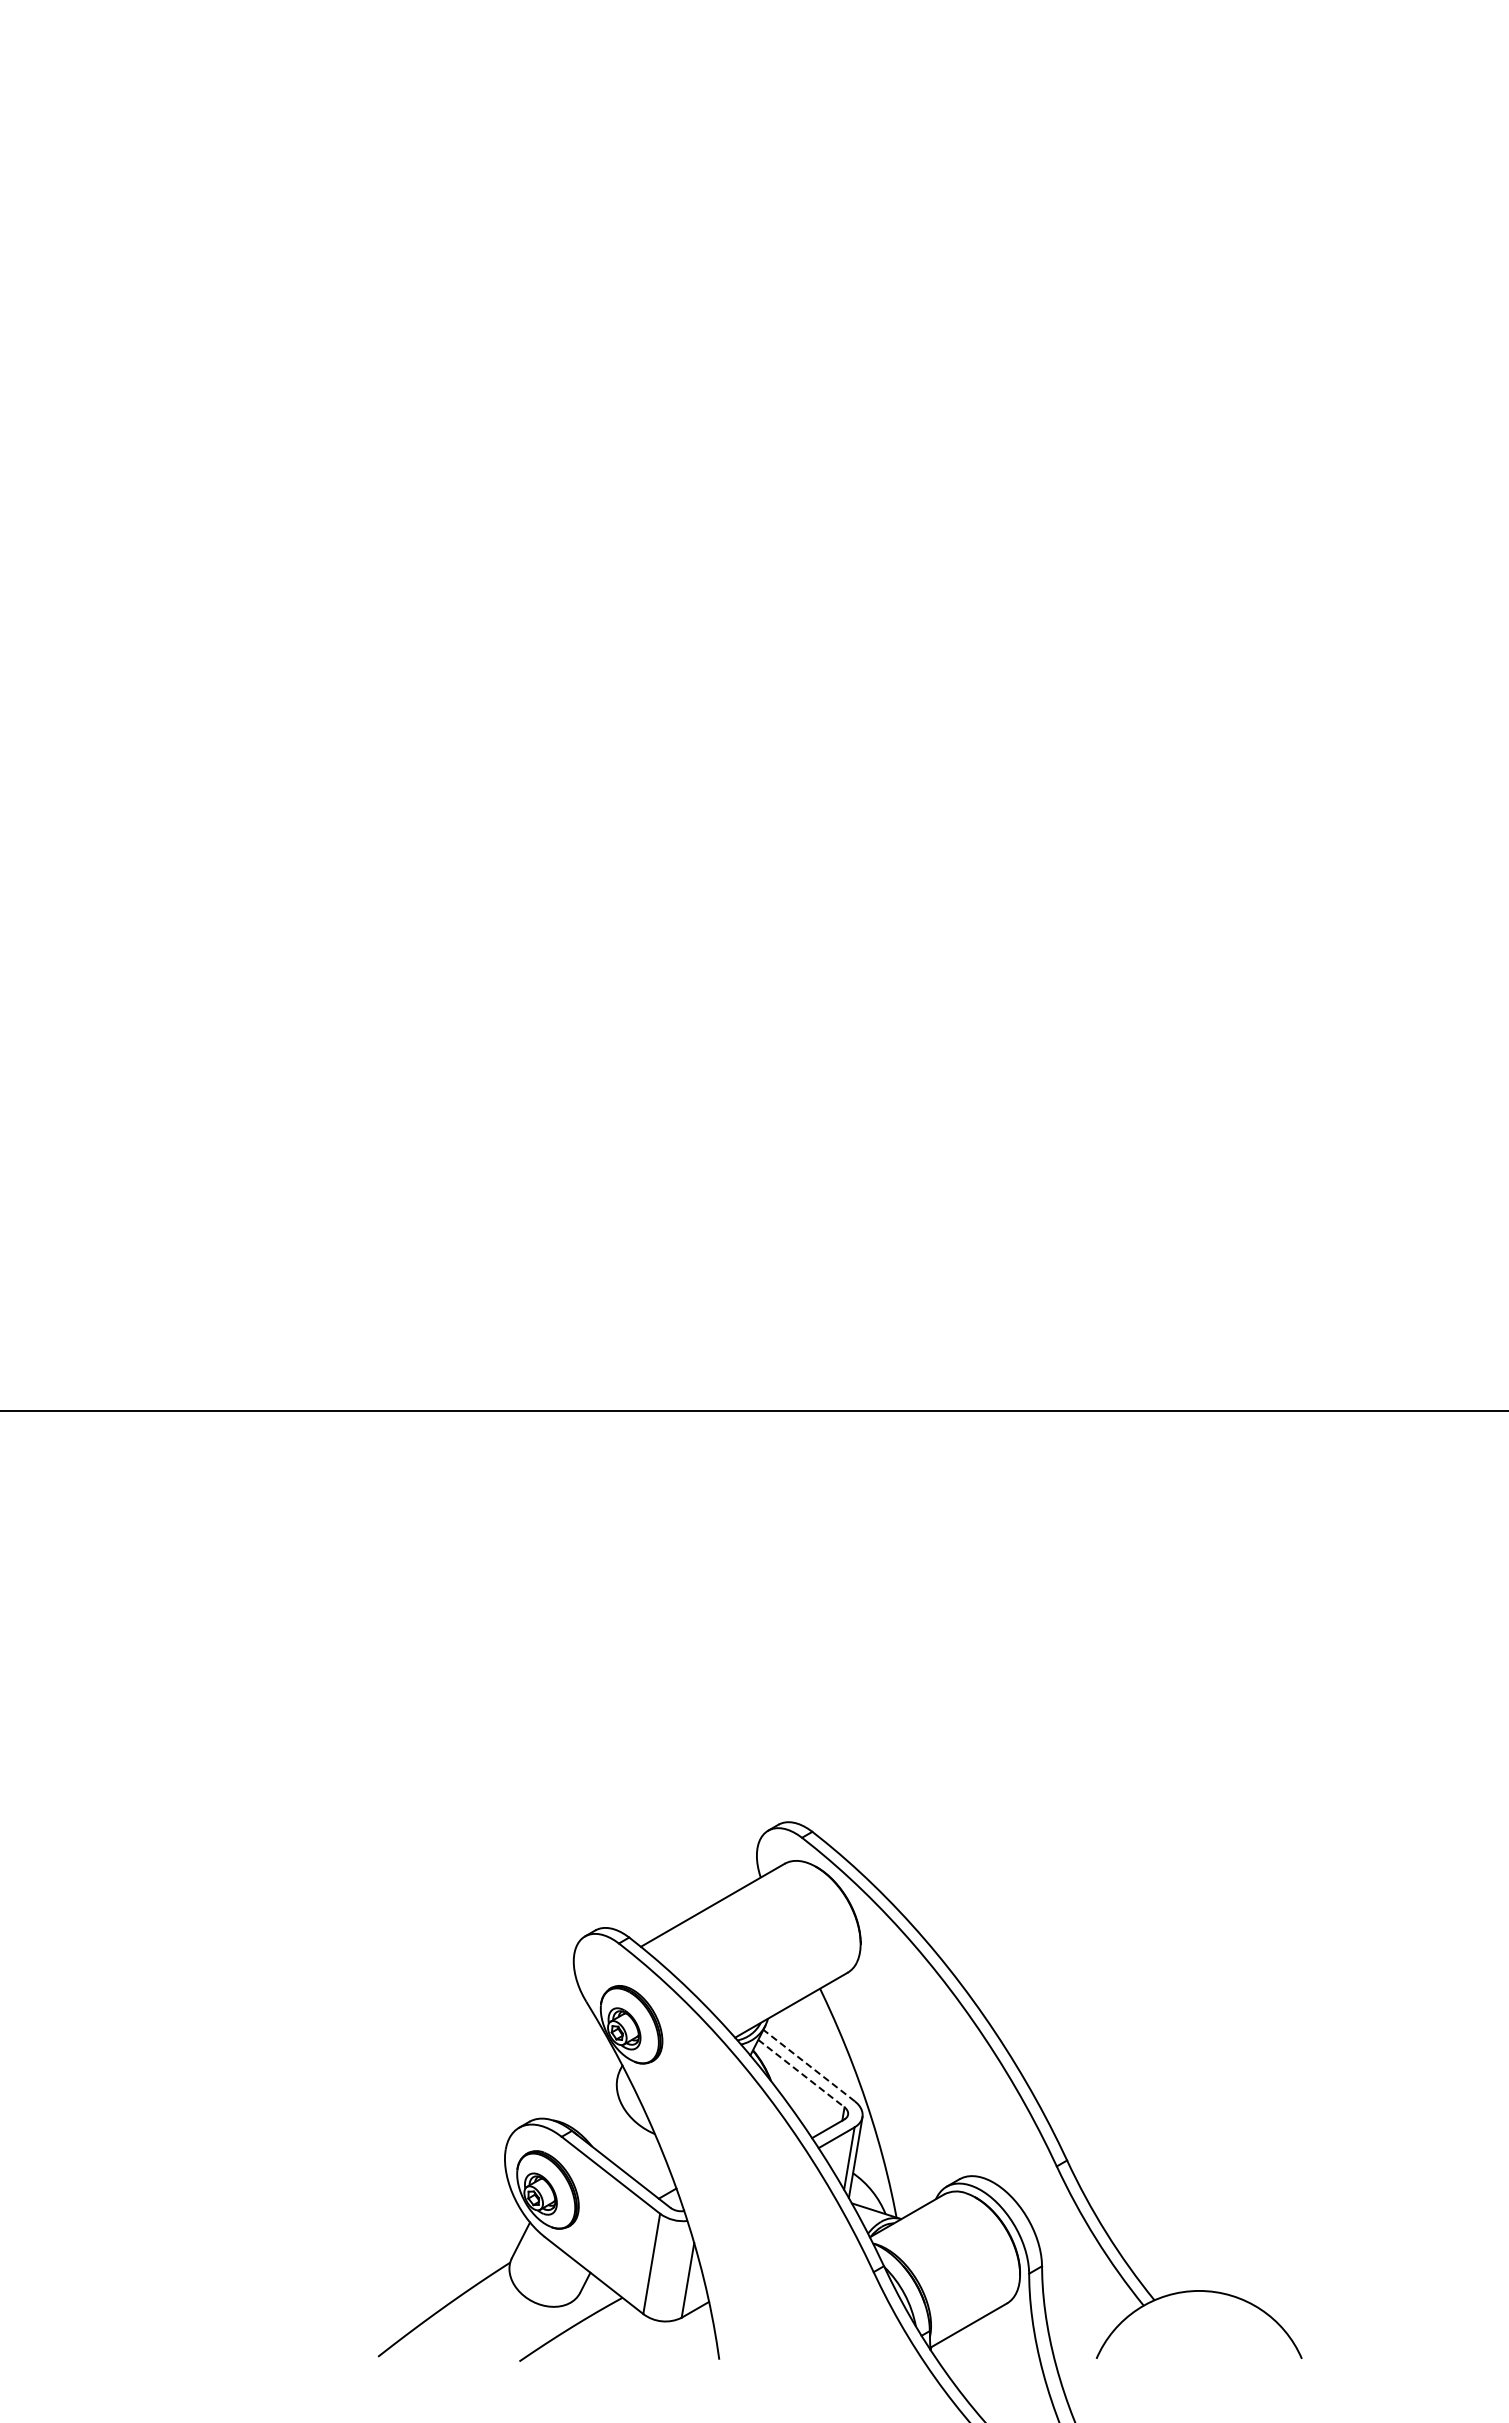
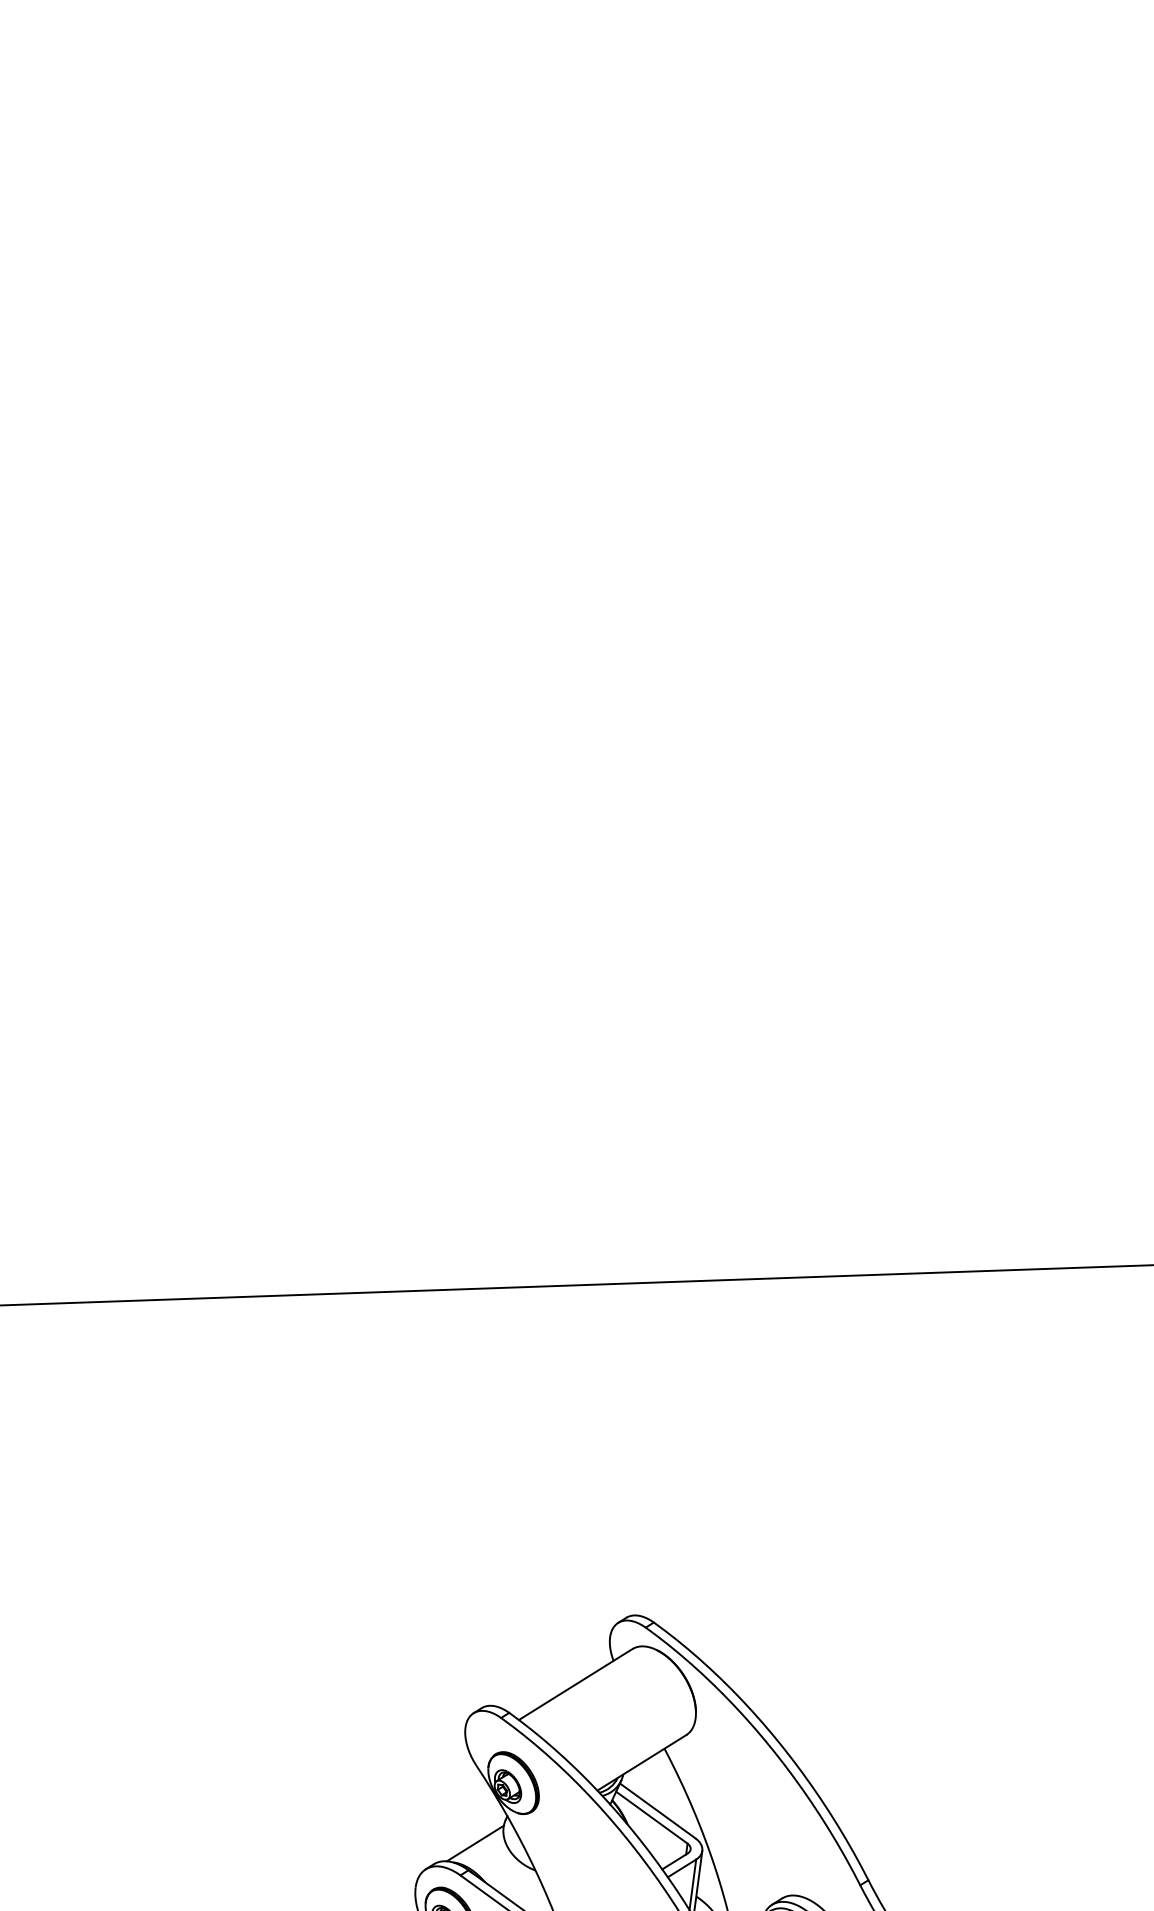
line: (808, 2065) -> (657, 1810), dashed -> solid
line: (801, 2073) -> (651, 1817), dashed -> solid
line: (581, 2097) -> (475, 1843), added

